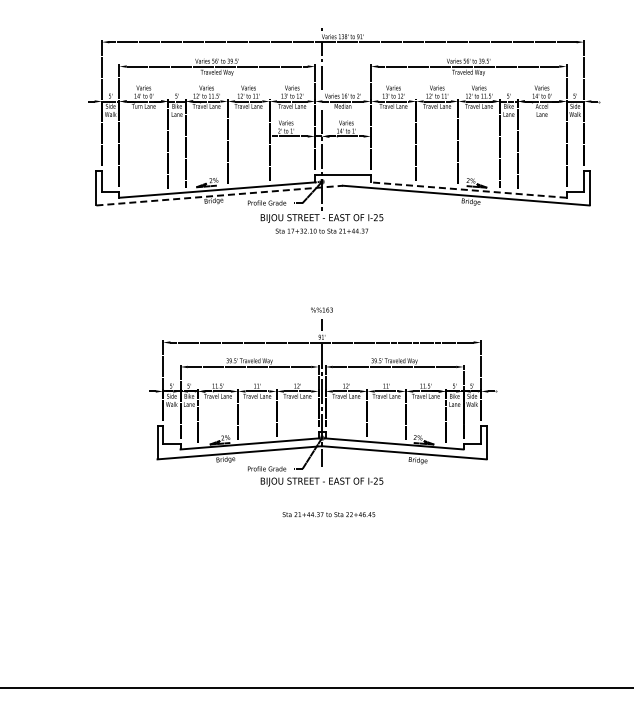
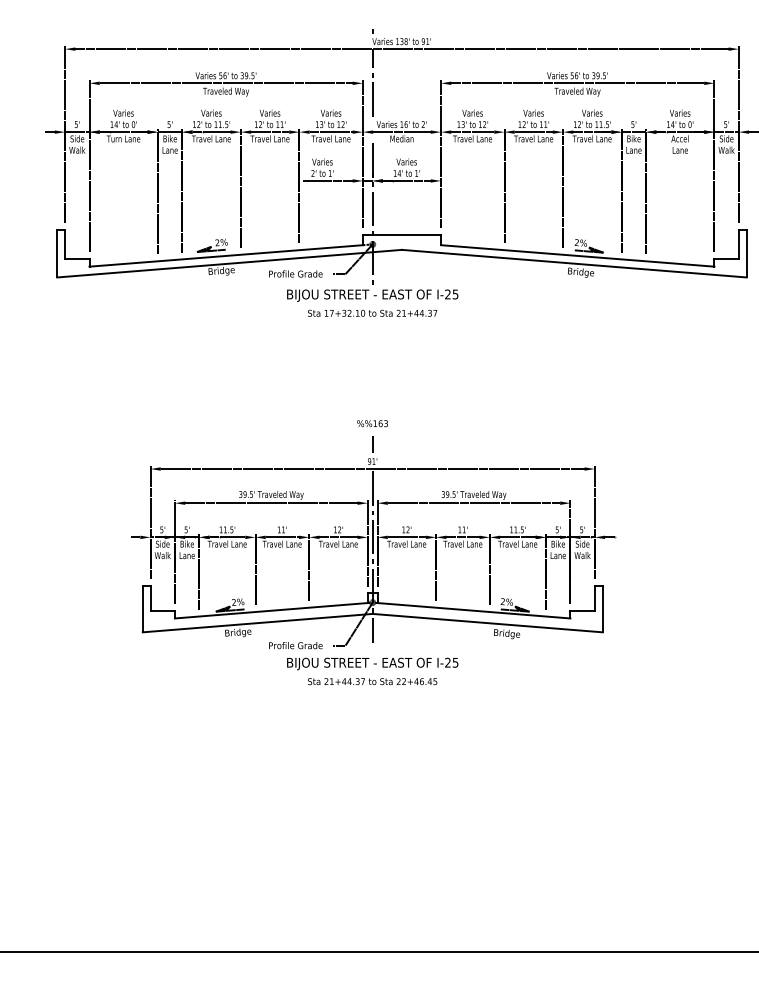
line: (468, 190) -> (577, 256), dashed -> solid
line: (219, 195) -> (229, 263), dashed -> solid
text: (328, 514) -> (371, 681), moved

